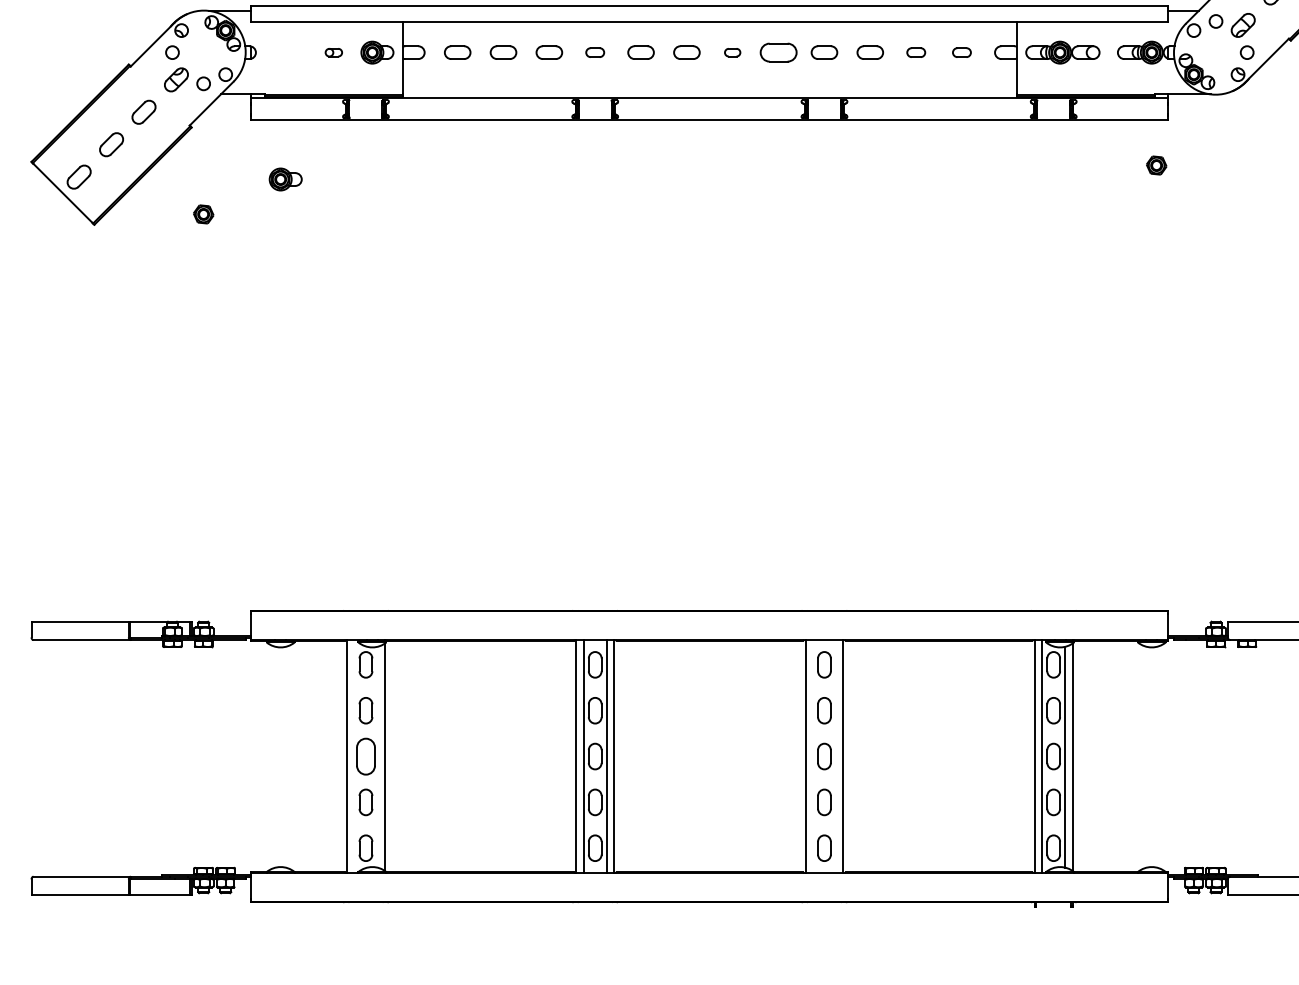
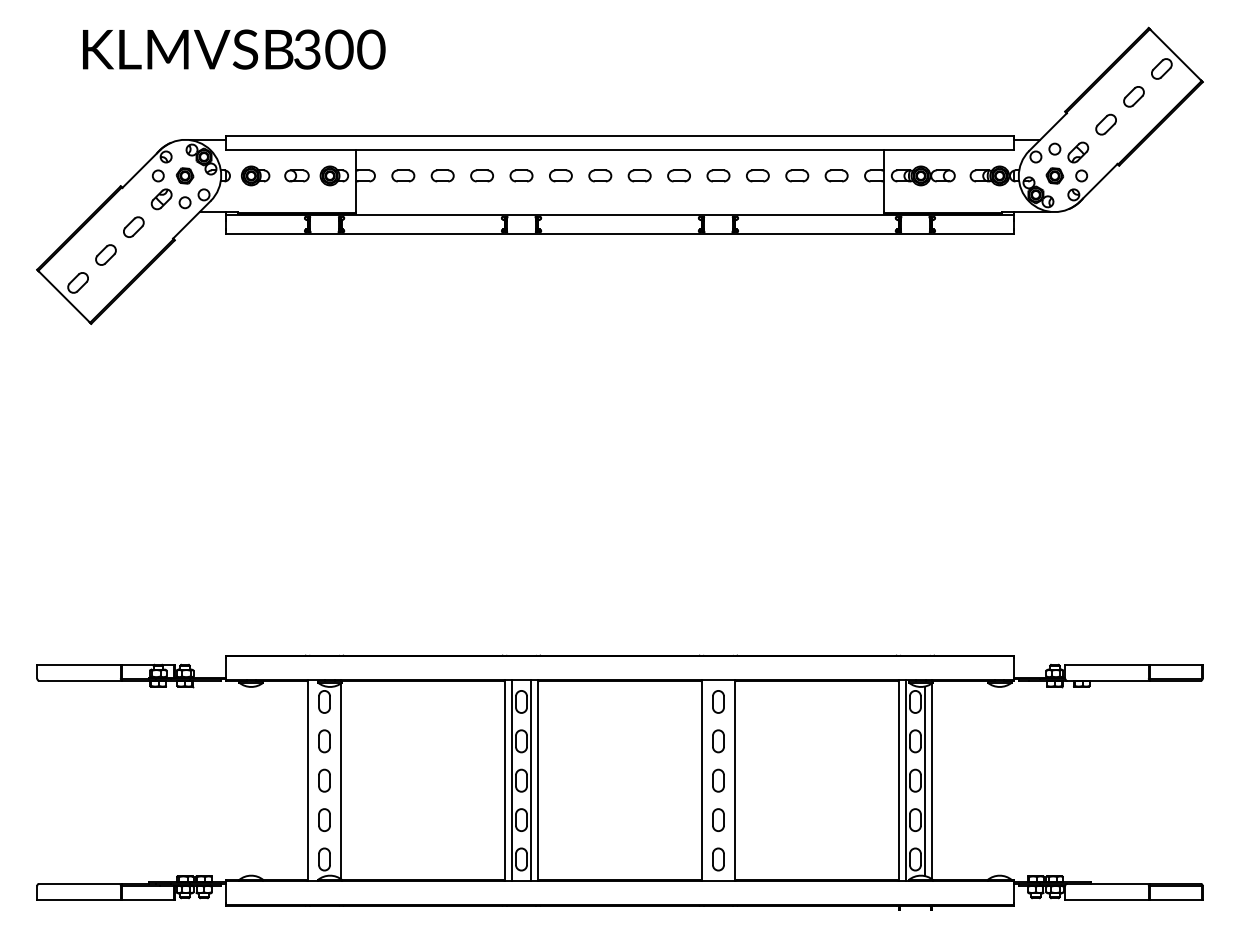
part: (333, 52) -> (296, 175), size x1.67
part: (595, 52) -> (521, 175), size x1.43
part: (732, 52) -> (639, 175), size x1.67
part: (777, 52) -> (678, 175), size x0.71
part: (916, 52) -> (797, 175), size x1.43
part: (961, 52) -> (836, 175), size x1.43
part: (1156, 165) -> (1054, 175), moved
part: (285, 178) -> (255, 175), moved
part: (202, 213) -> (184, 175), moved
part: (365, 756) -> (324, 780), size x0.71

